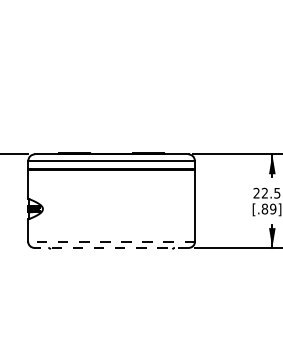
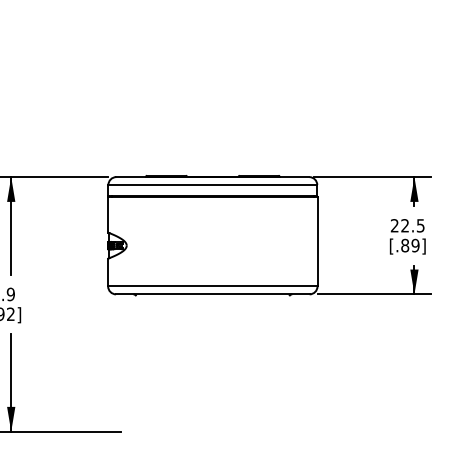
line: (111, 241) -> (212, 286), dashed -> solid
line: (111, 248) -> (212, 294), dashed -> solid

